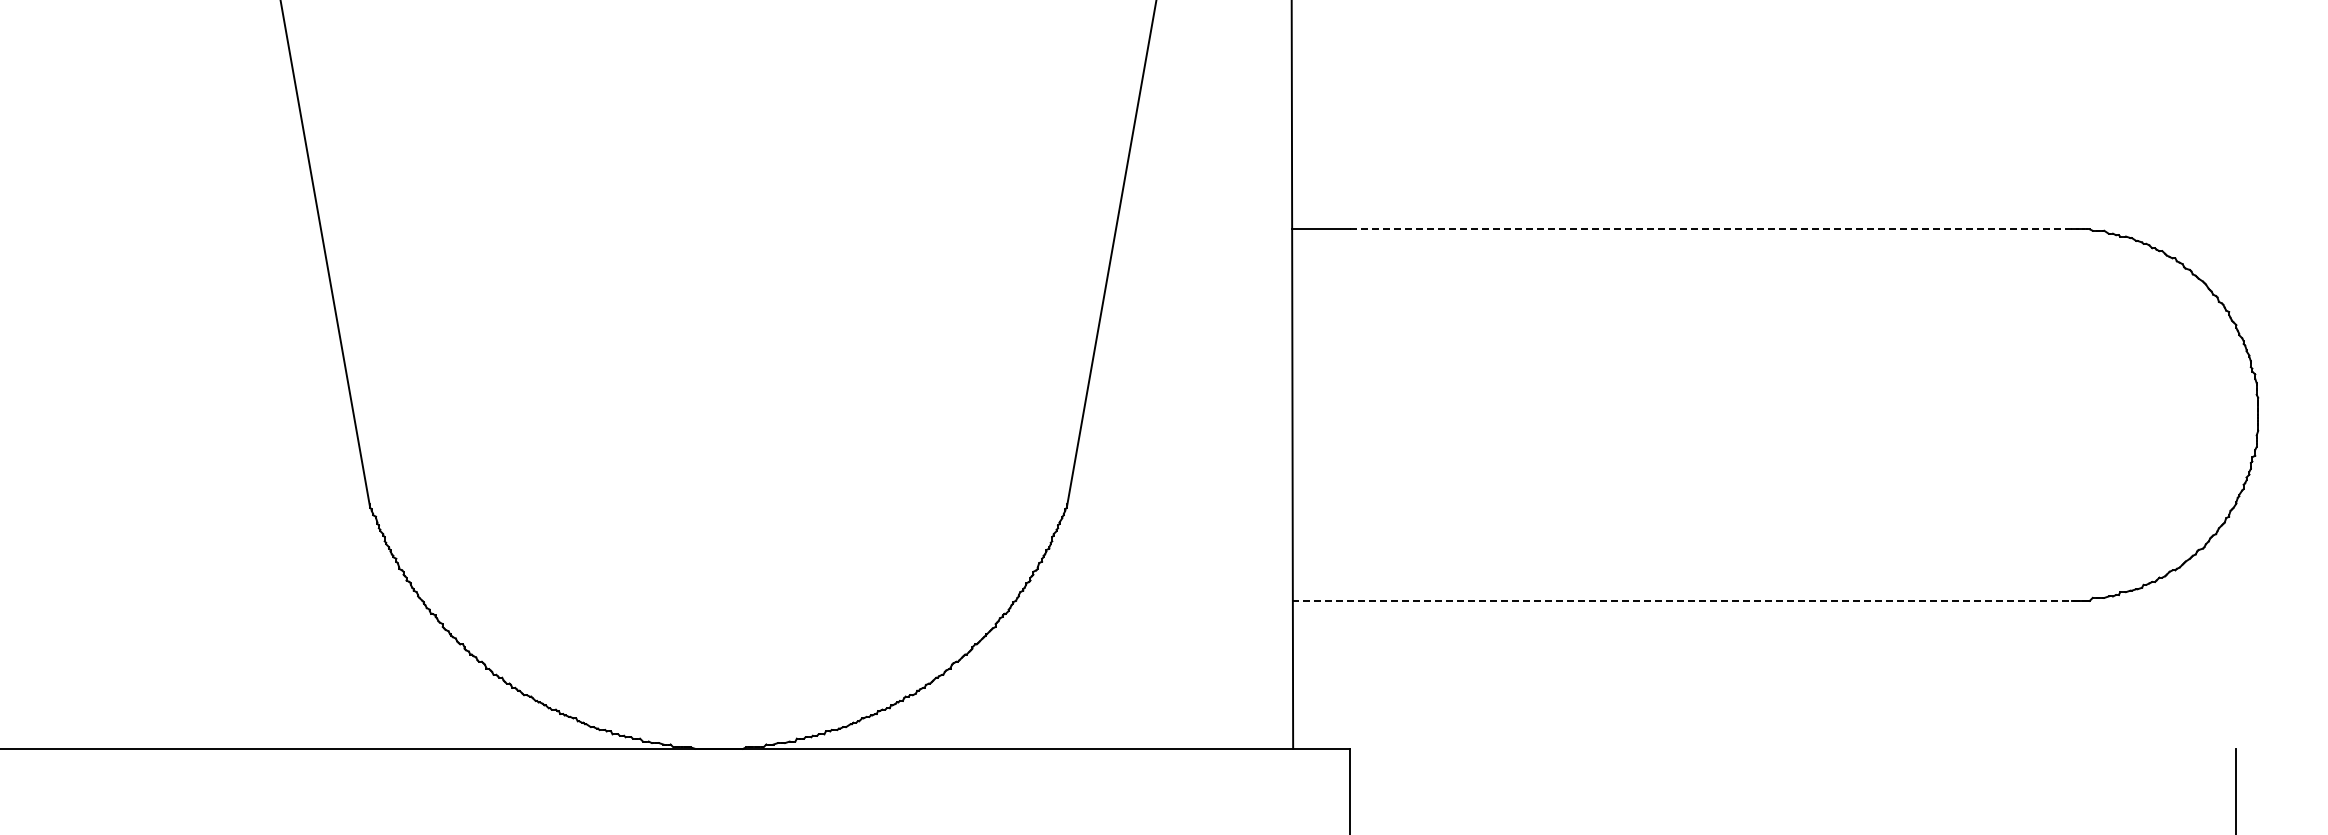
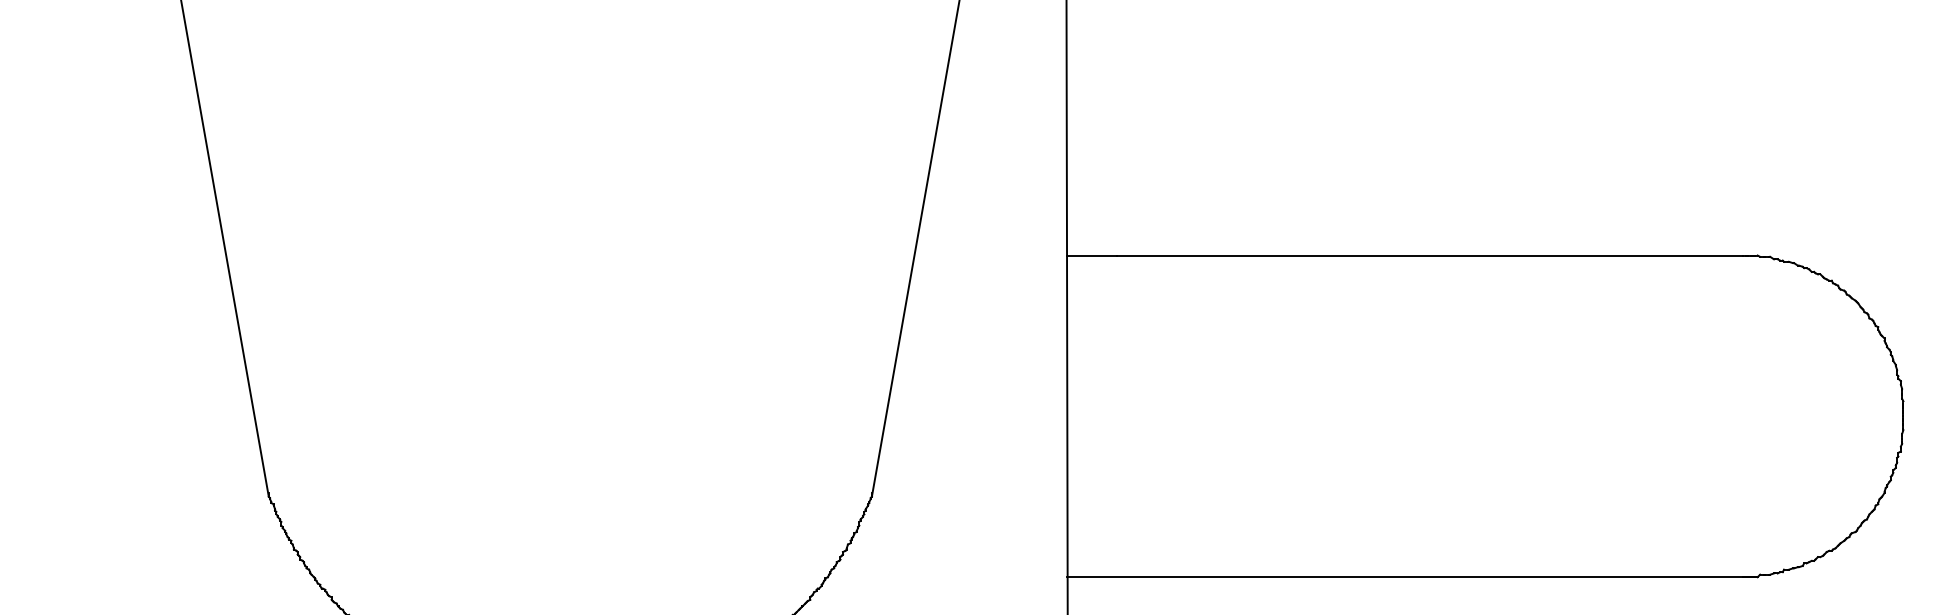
line: (1711, 229) -> (1430, 255), dashed -> solid
line: (1691, 600) -> (1412, 576), dashed -> solid

